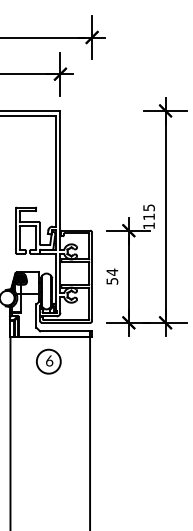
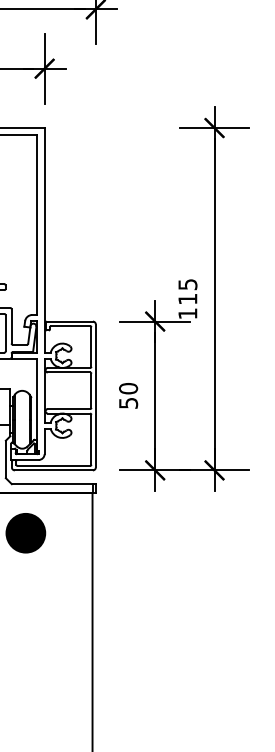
text: (112, 271) -> (128, 387), 54 -> 50
fill: (48, 361) -> (25, 532), added

